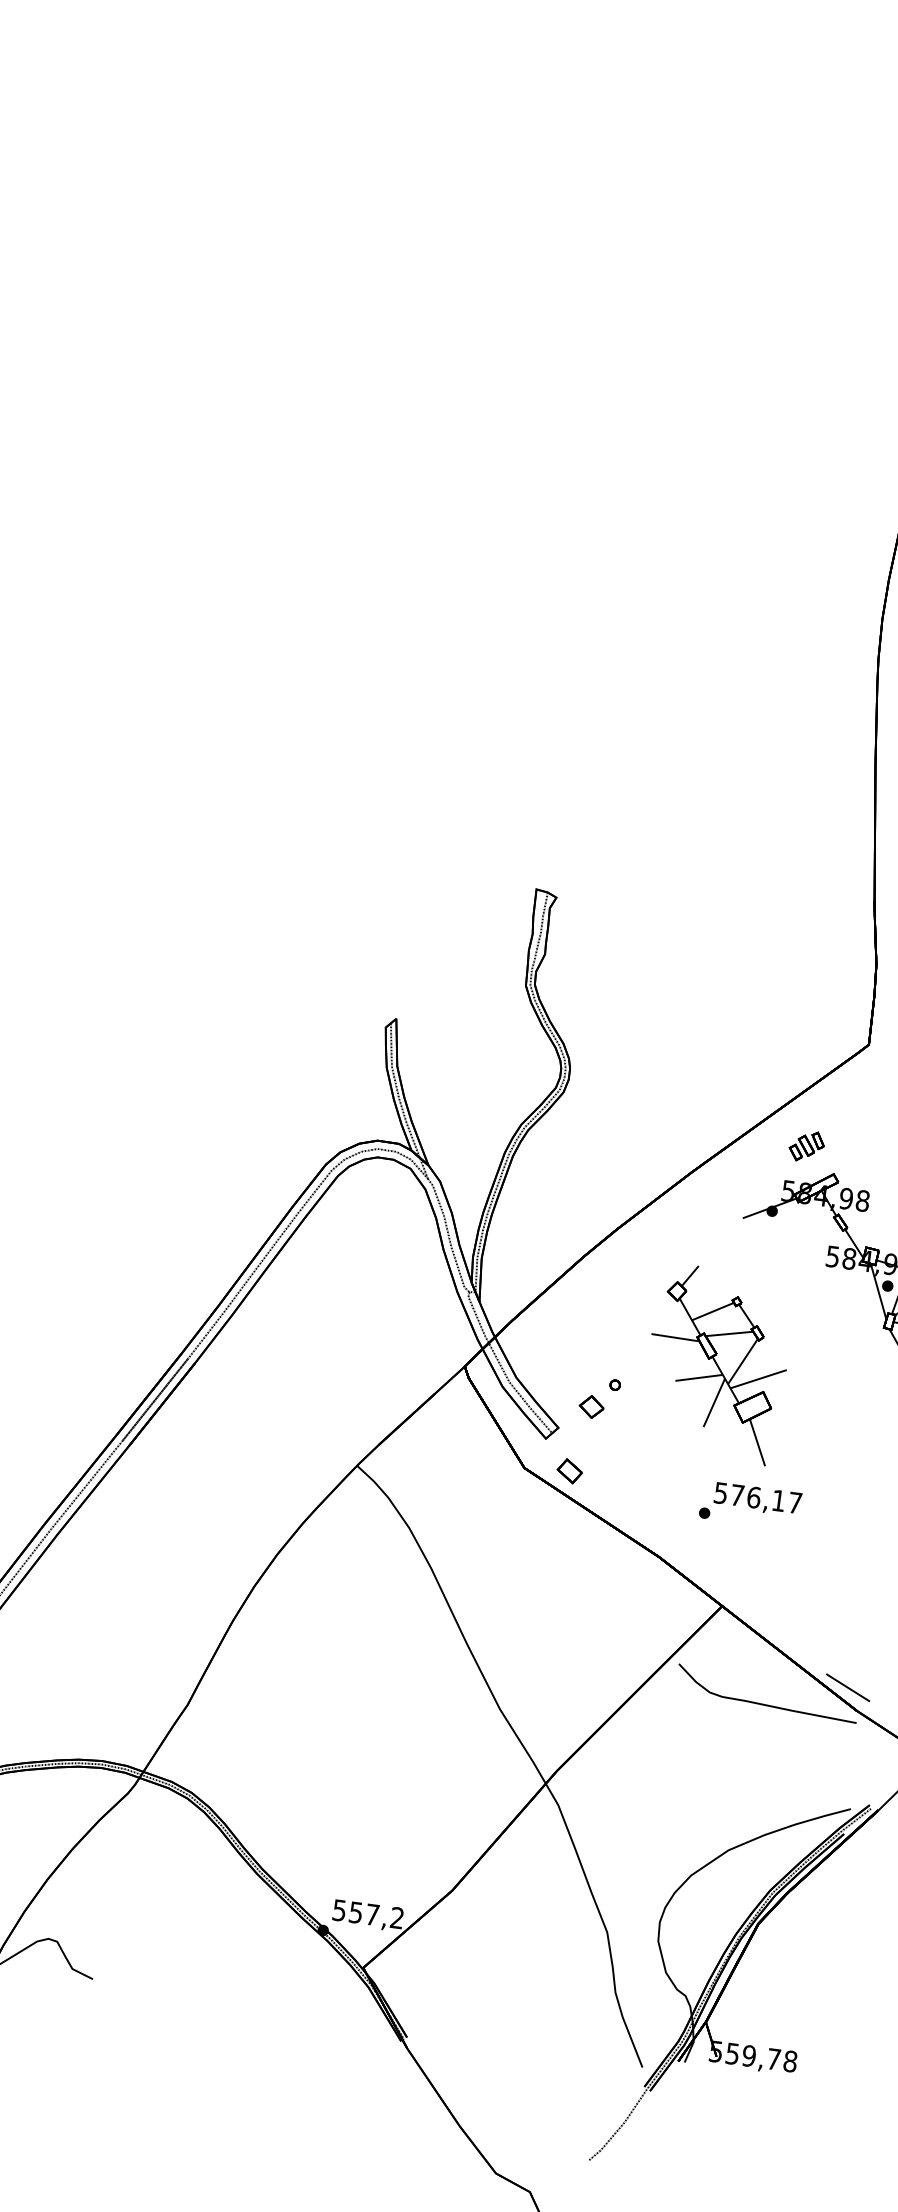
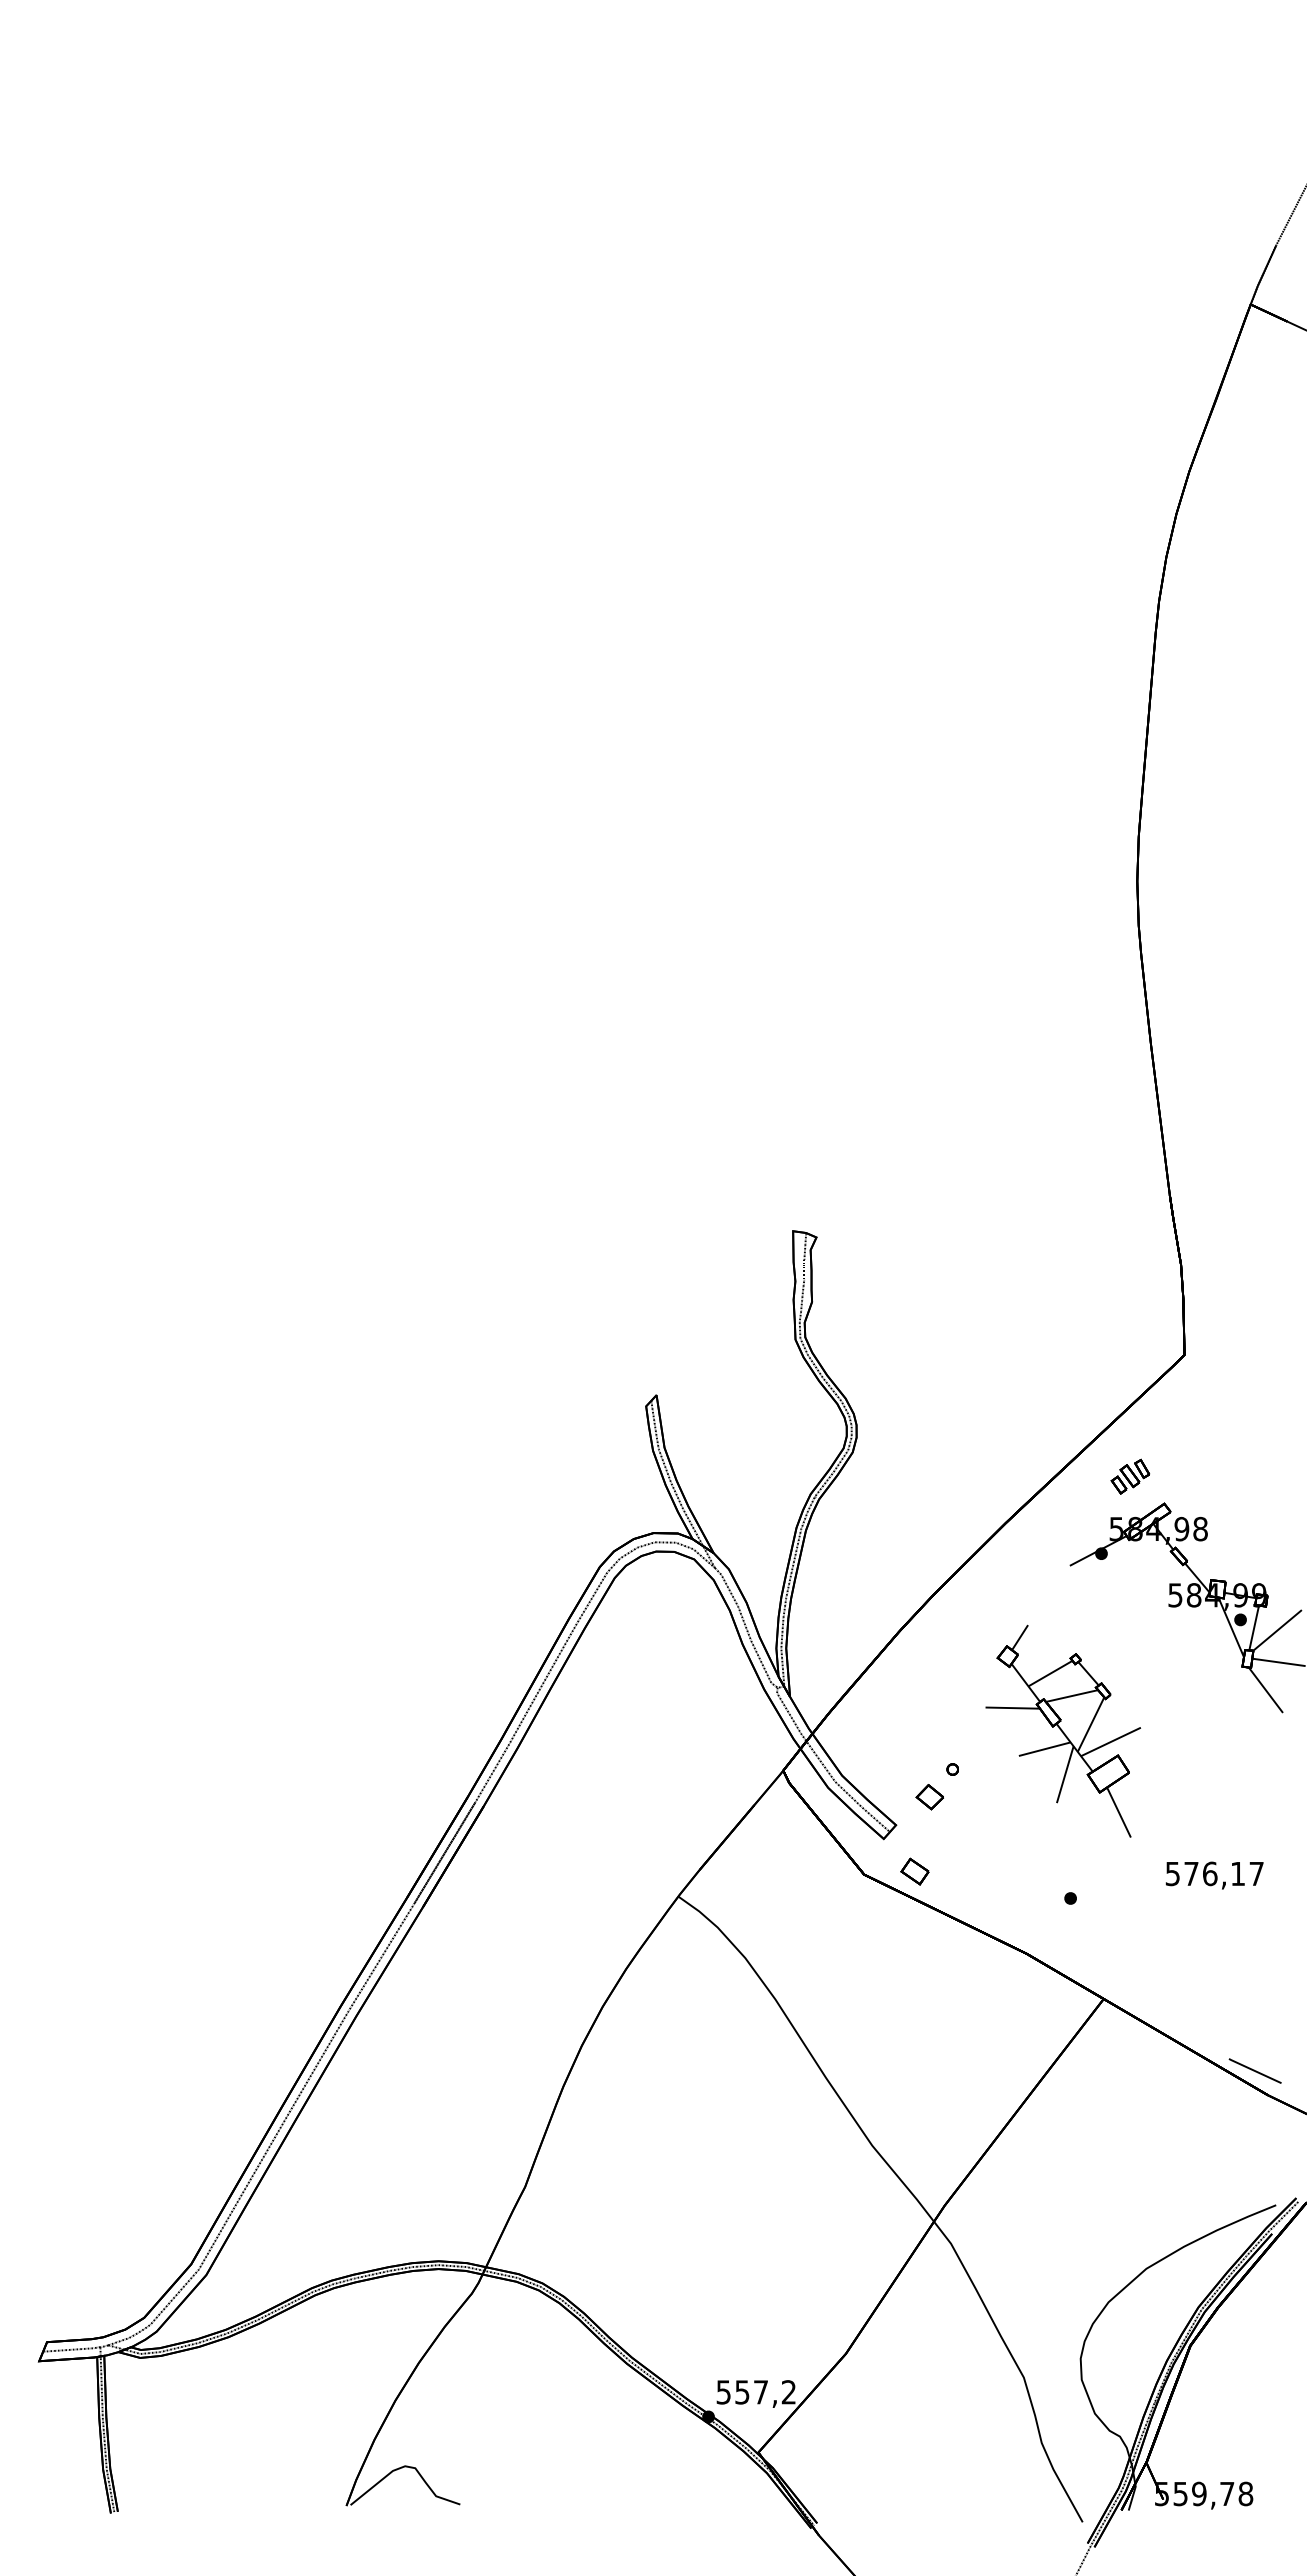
text: (757, 1499) -> (1214, 1875), moved
curve: (765, 1704) -> (1166, 2101), removed

